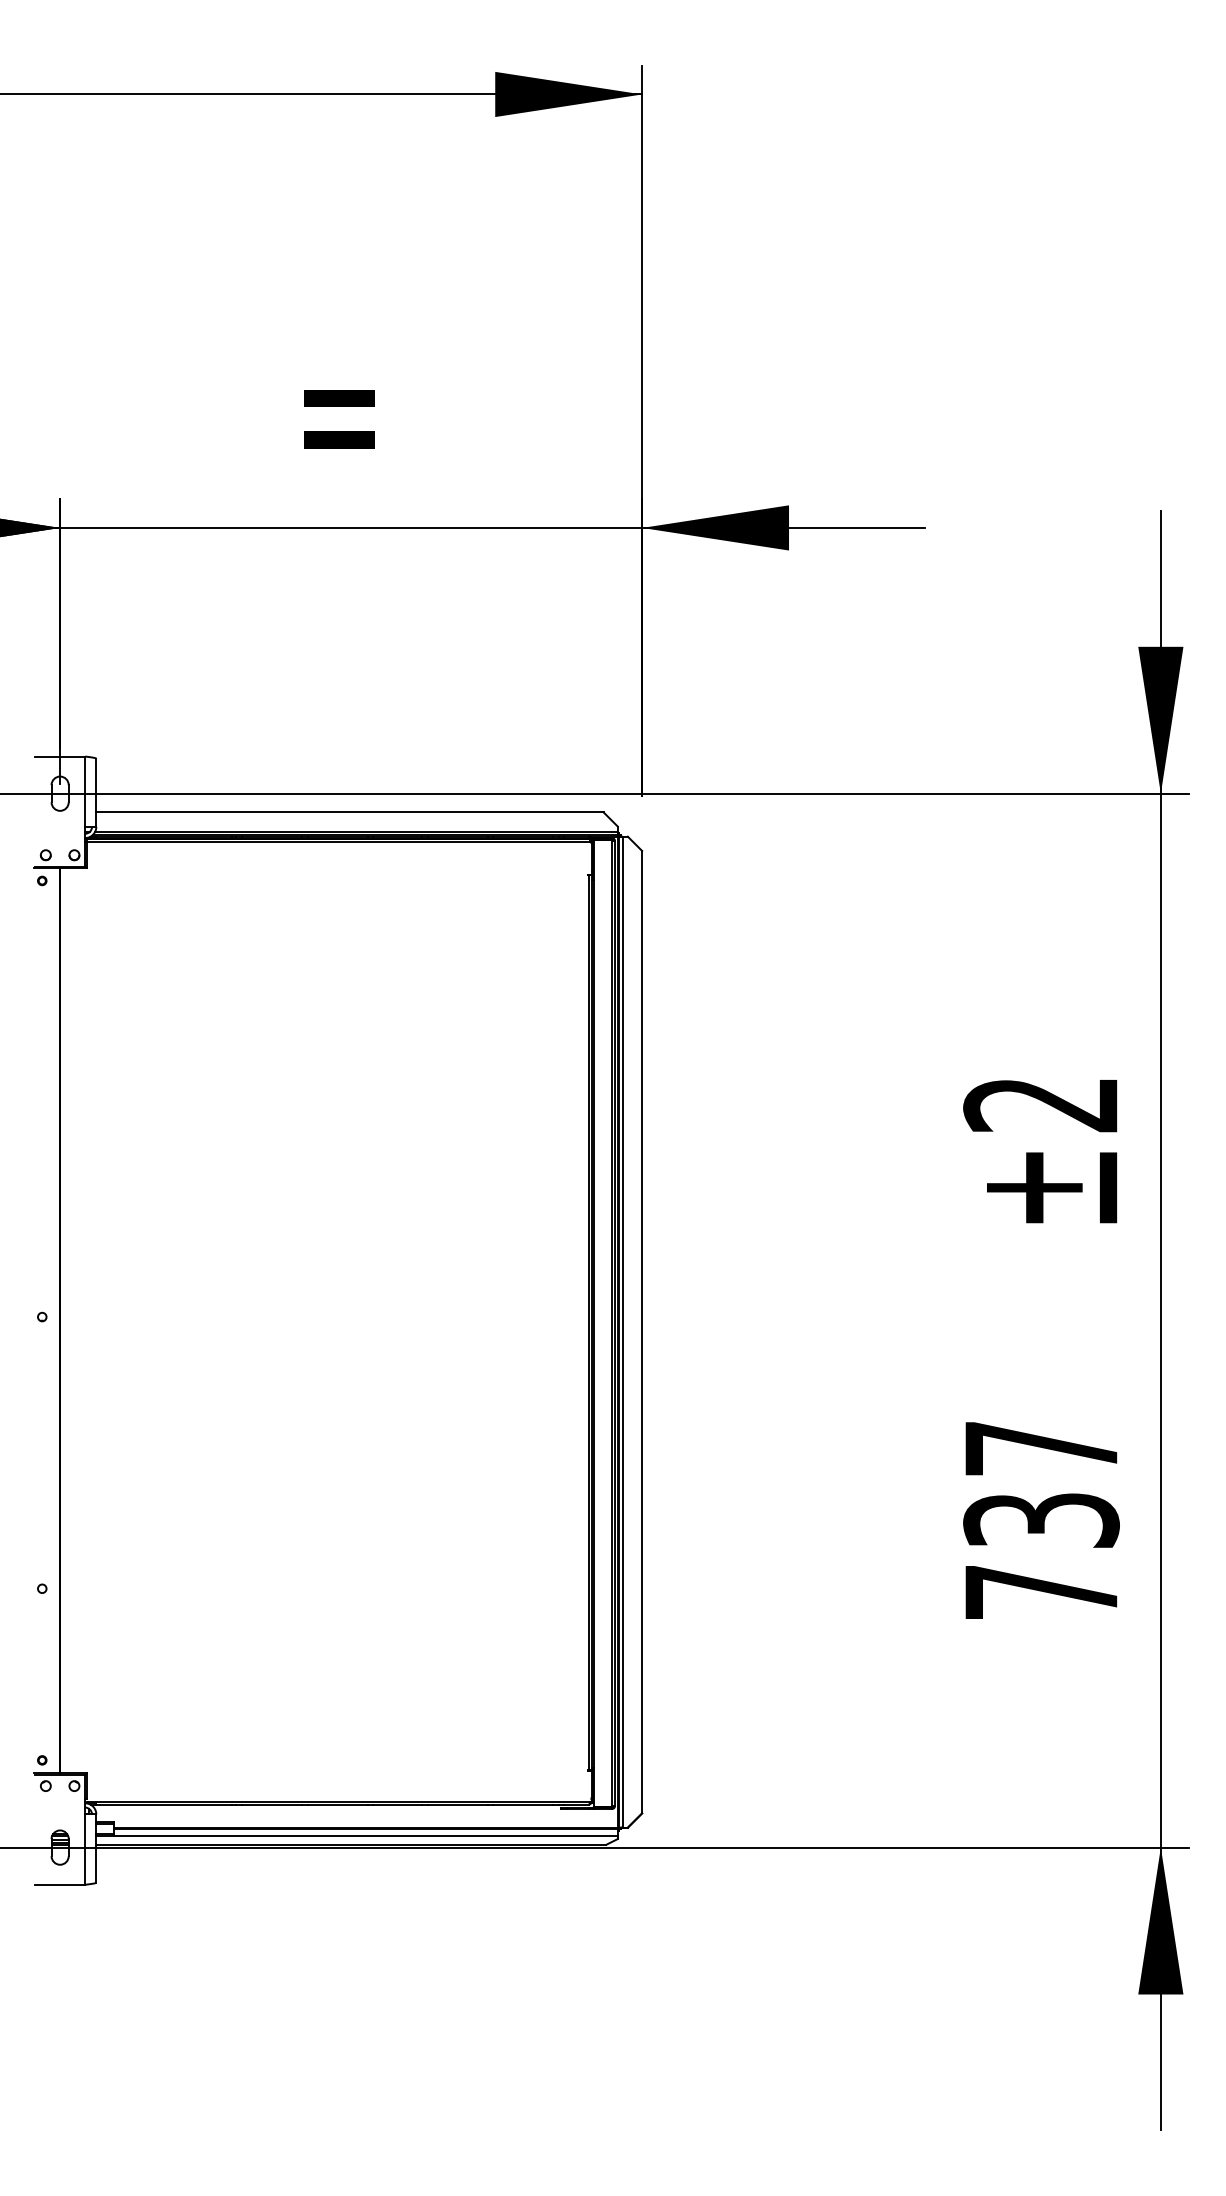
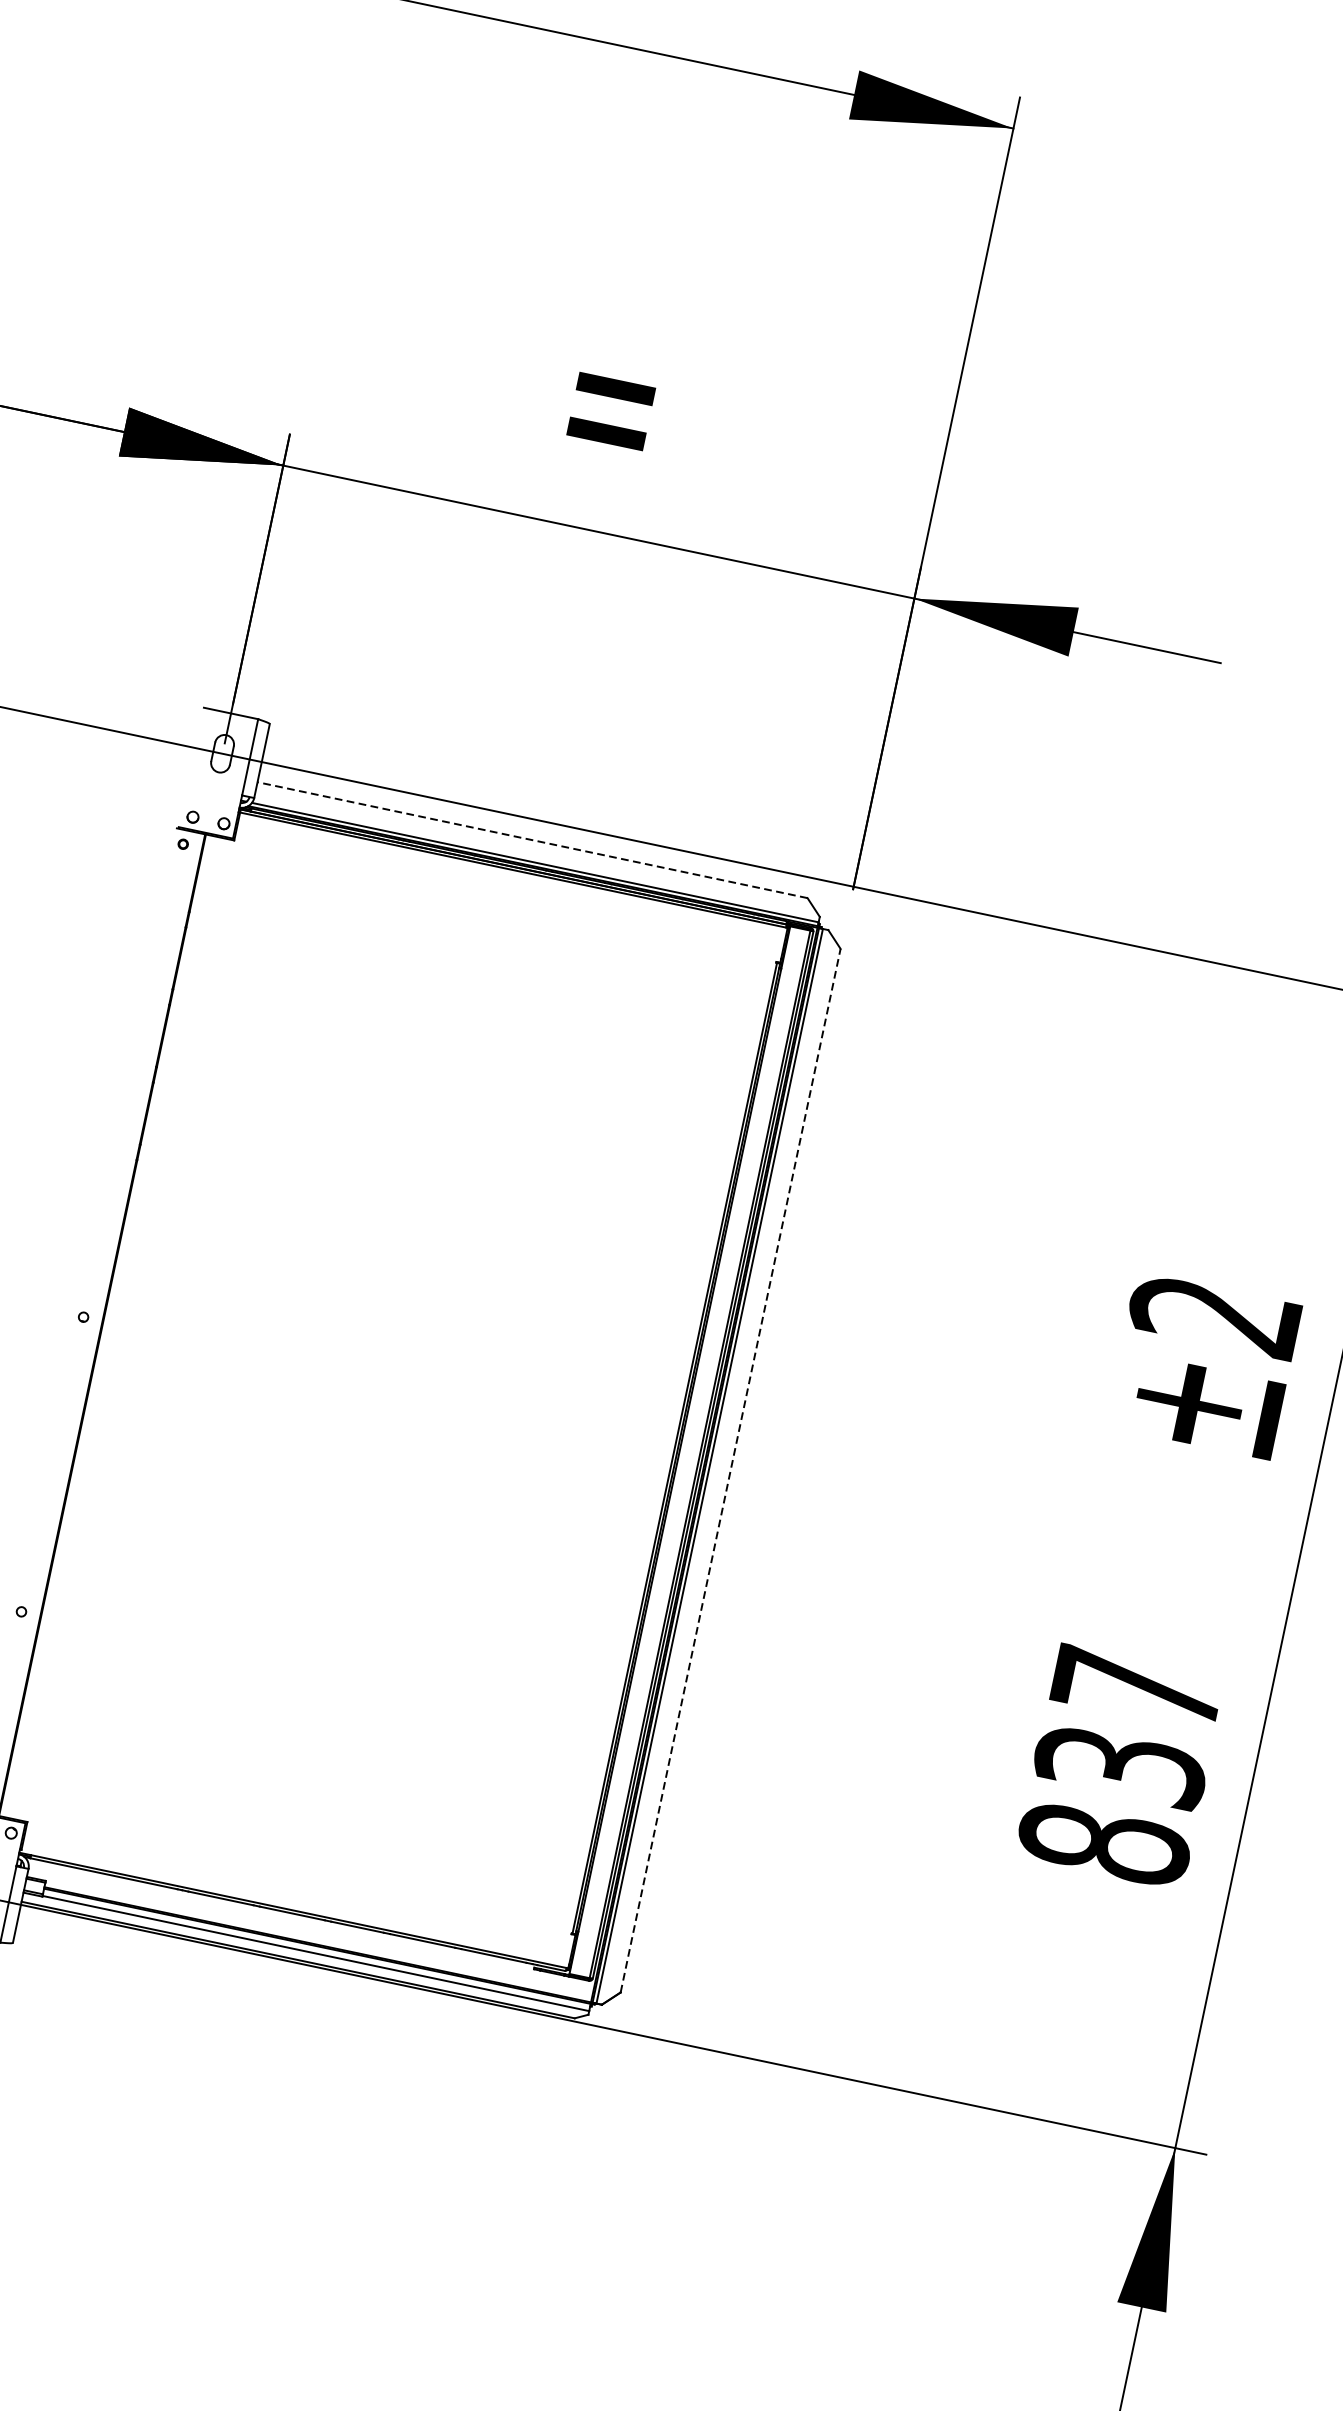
line: (349, 812) -> (532, 840), solid -> dashed
line: (642, 1331) -> (731, 1470), solid -> dashed
text: (1041, 1592) -> (1104, 1844), 737 -> 837

